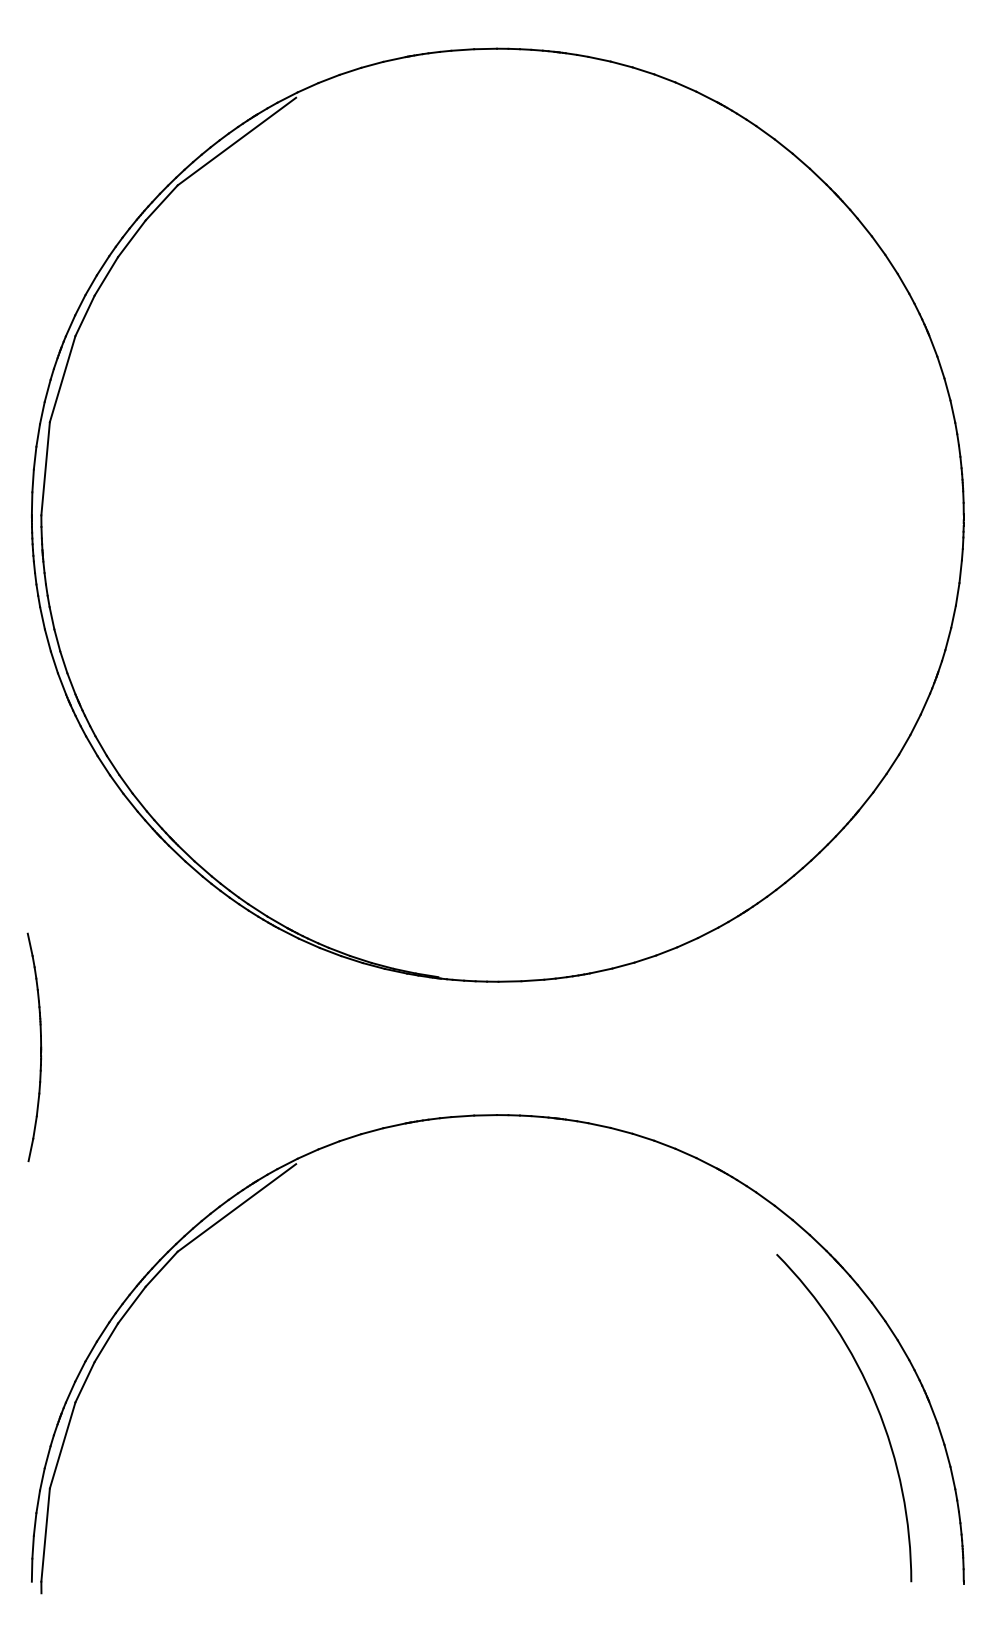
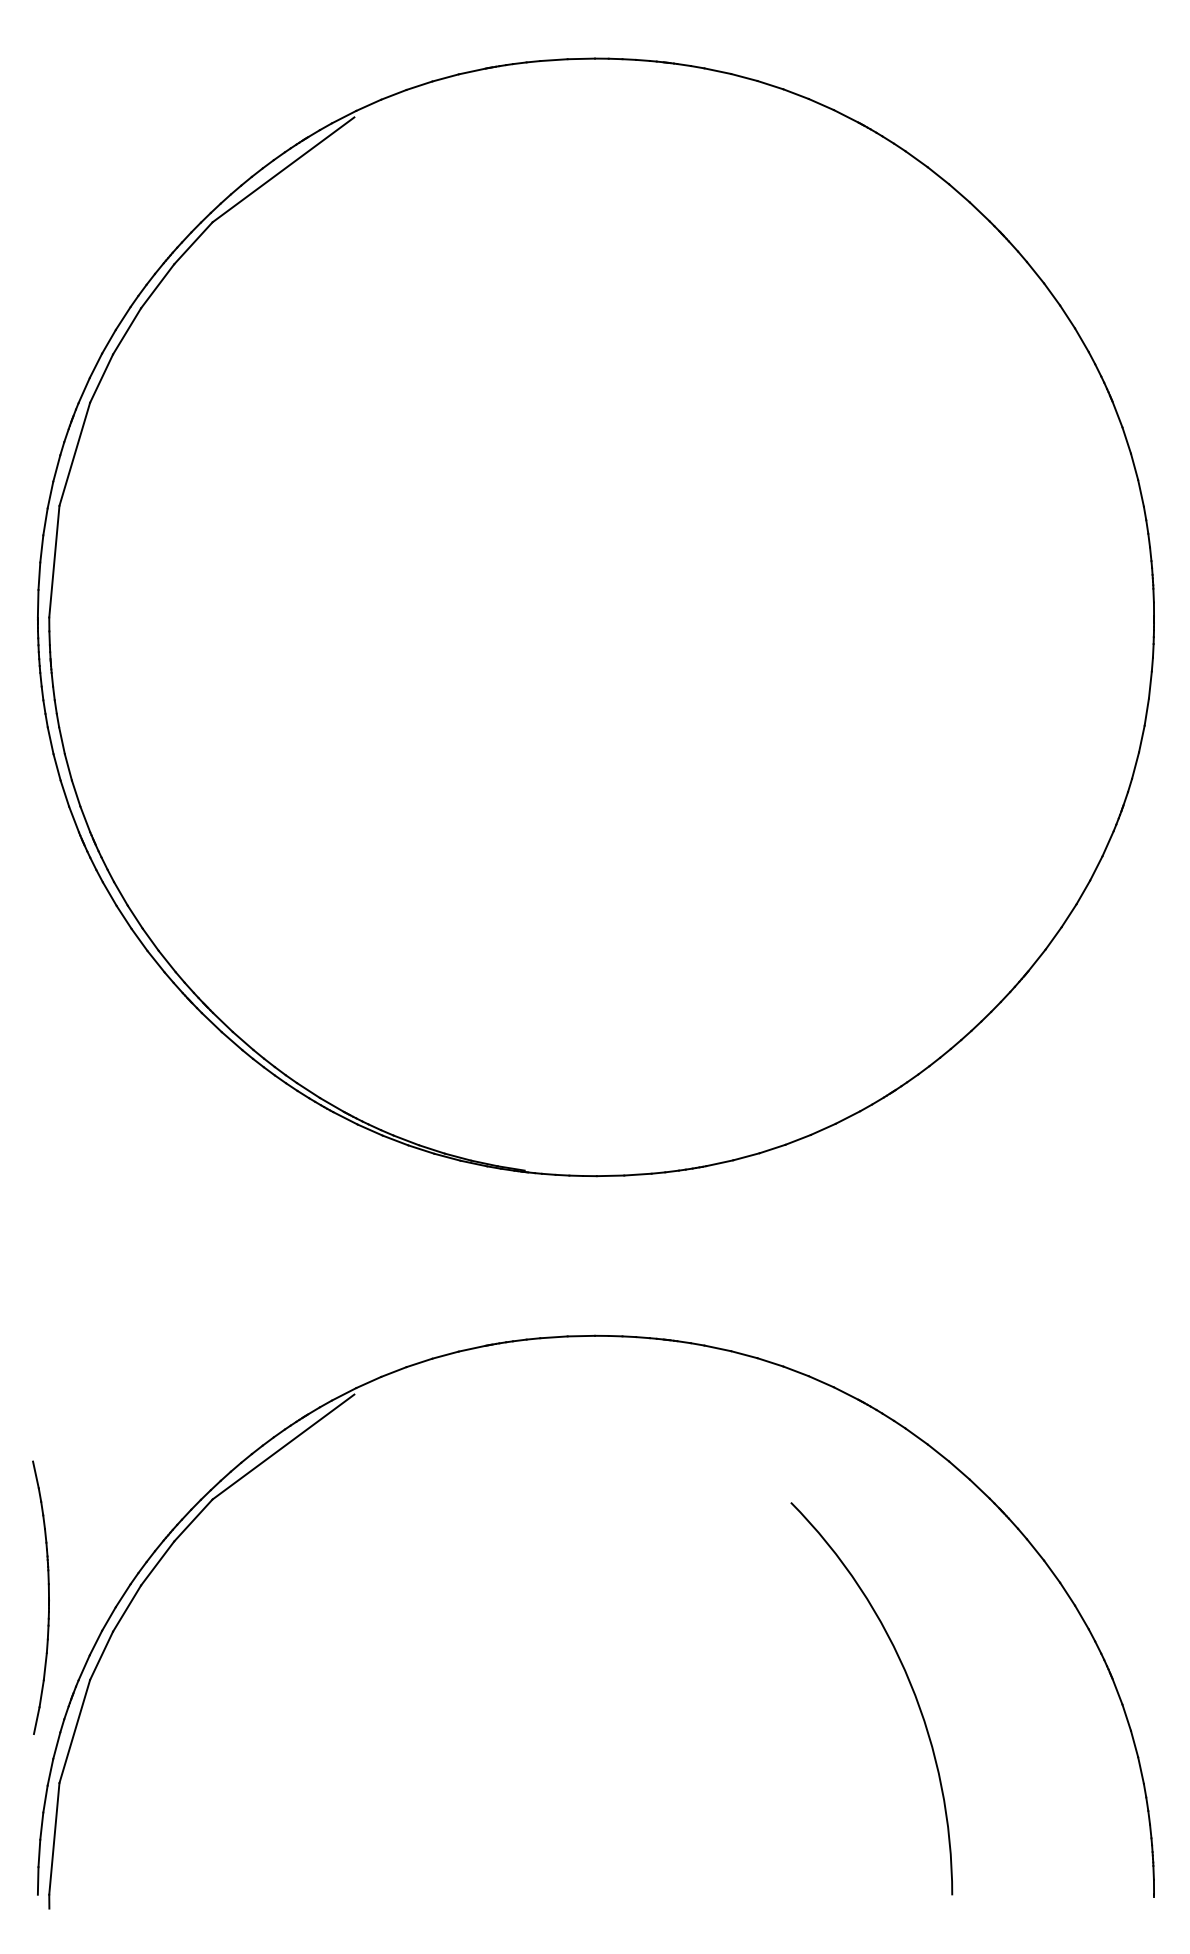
part: (40, 1047) -> (48, 1597), moved
arc: (875, 1406) -> (909, 1684), moved

